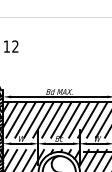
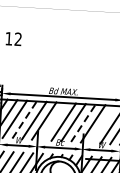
line: (25, 119) -> (24, 119), solid -> dashed
line: (52, 119) -> (54, 121), removed
line: (79, 119) -> (83, 122), solid -> dashed
line: (97, 119) -> (103, 123), removed

